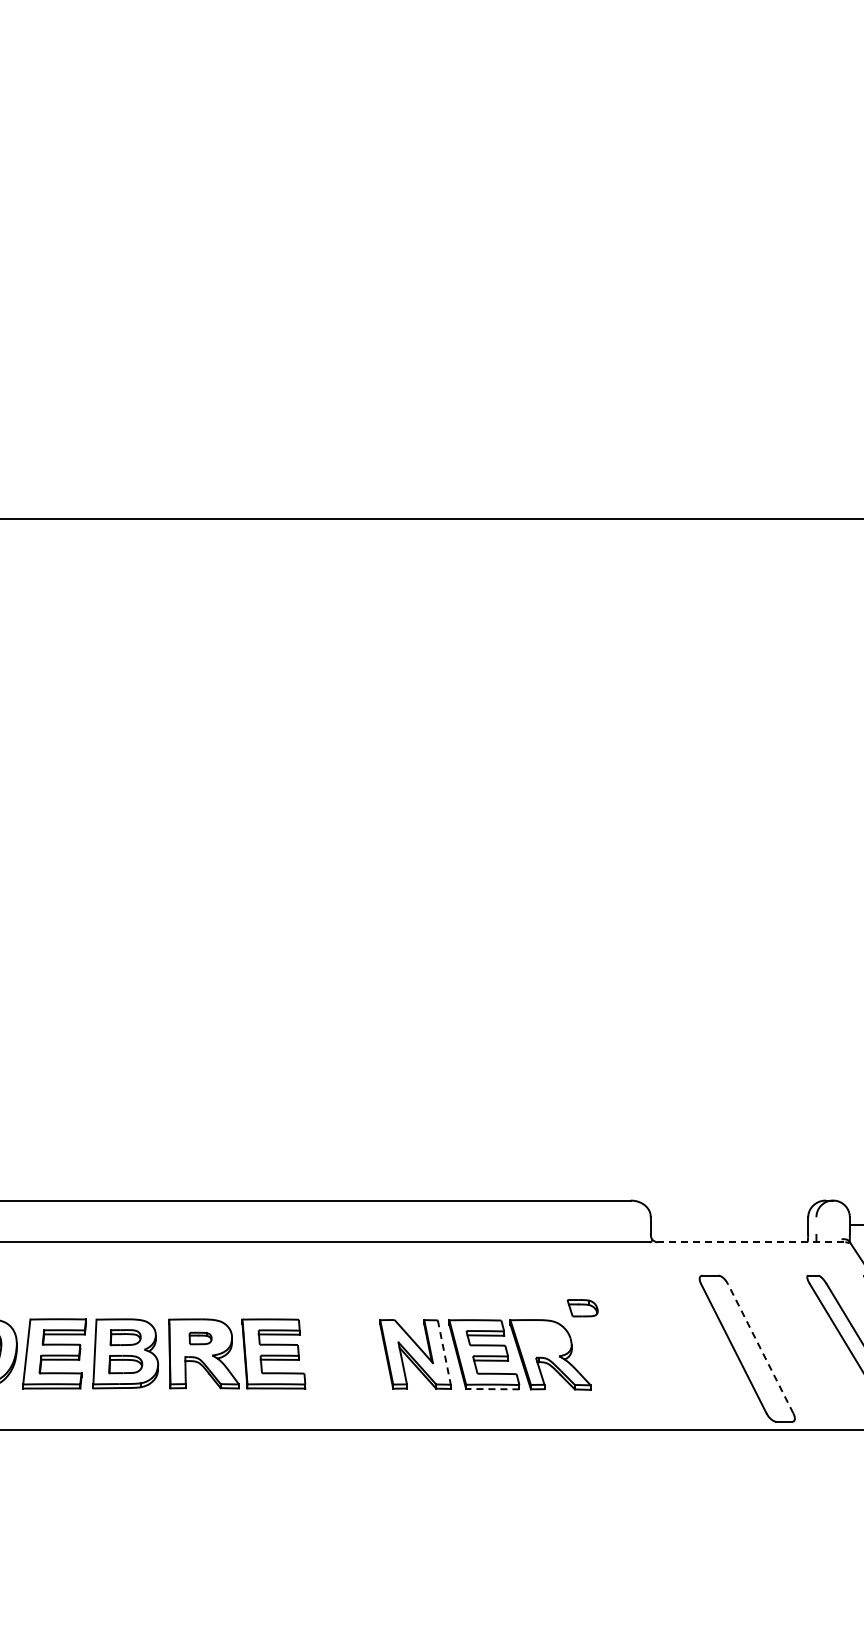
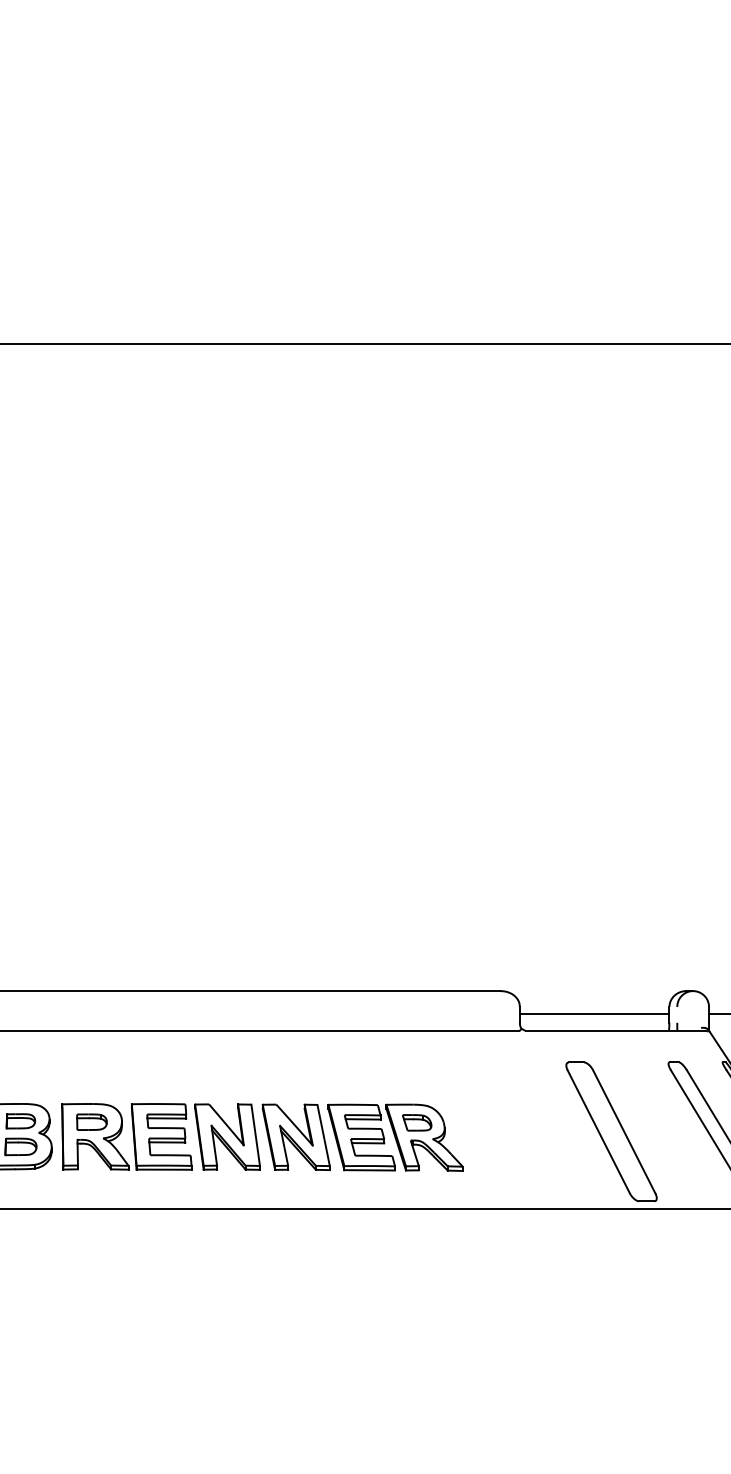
line: (729, 1225) -> (594, 1014), added
line: (751, 1242) -> (615, 1030), dashed -> solid
part: (582, 1308) -> (416, 1123), moved
part: (200, 1338) -> (91, 1122), size x1.43
line: (760, 1348) -> (624, 1131), dashed -> solid
line: (444, 1352) -> (323, 1135), dashed -> solid
part: (343, 1353) -> (227, 1136), added
line: (492, 1389) -> (369, 1170), dashed -> solid

